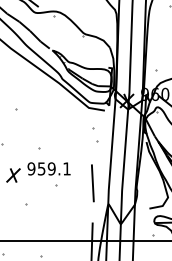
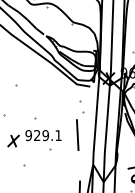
text: (41, 168) -> (37, 135), 959.1 -> 929.1
line: (92, 183) -> (77, 135), moved

